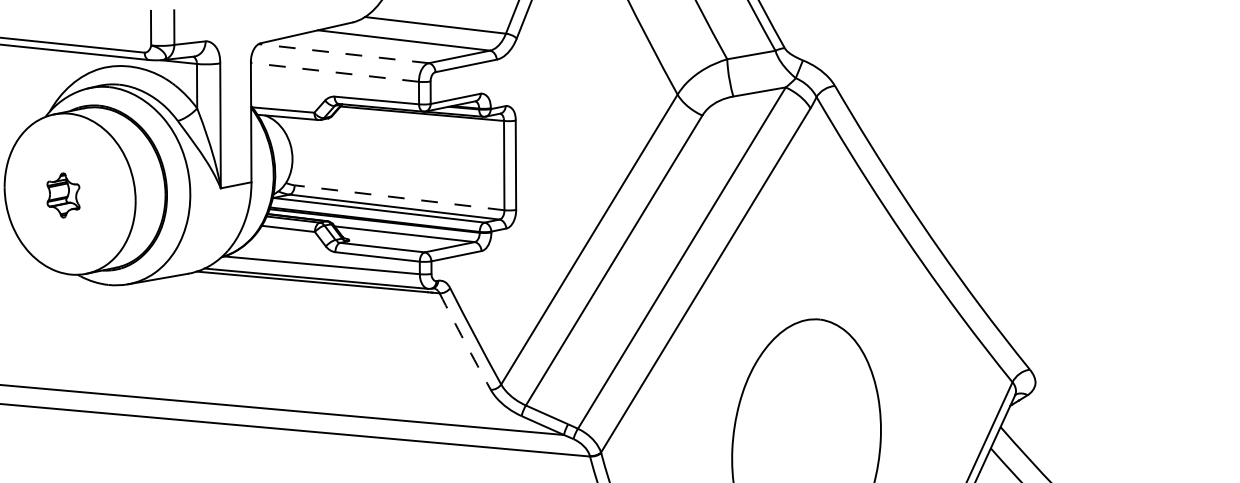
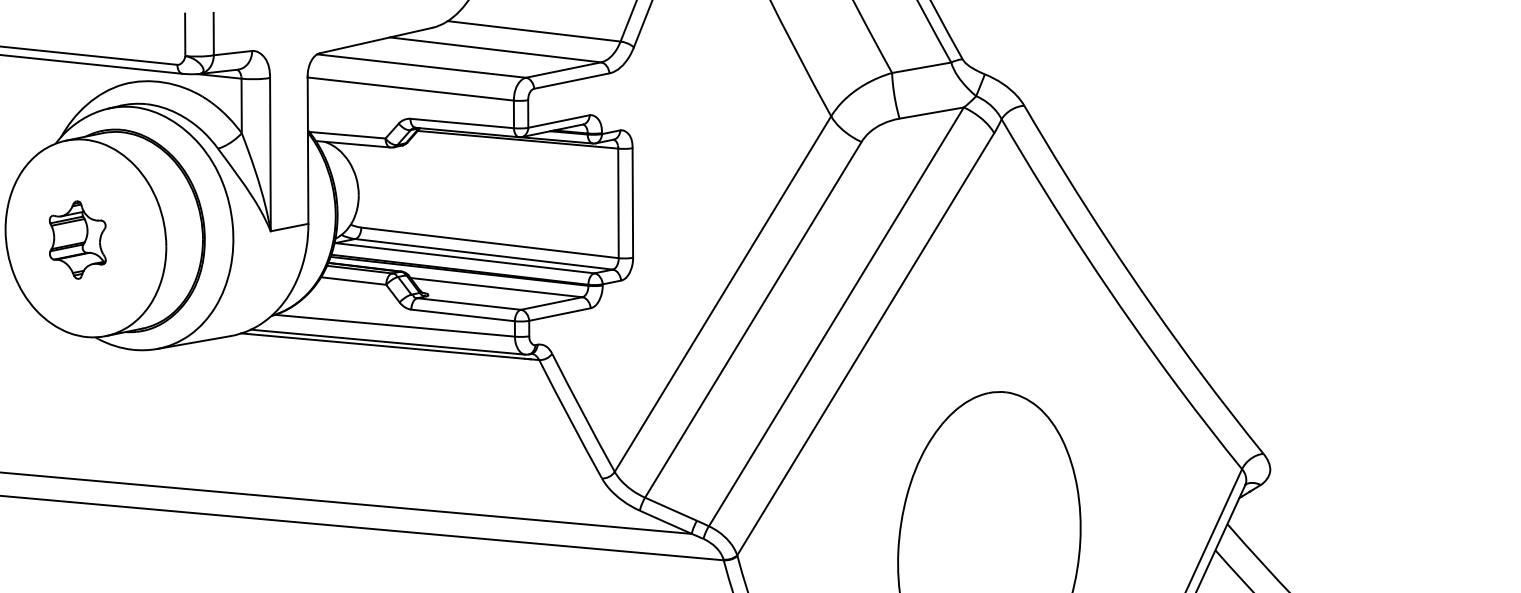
line: (343, 53) -> (421, 65), dashed -> solid
line: (334, 72) -> (410, 89), dashed -> solid
part: (63, 195) -> (77, 240), size x1.43
line: (399, 197) -> (489, 242), dashed -> solid
arc: (464, 341) -> (569, 419), dashed -> solid

